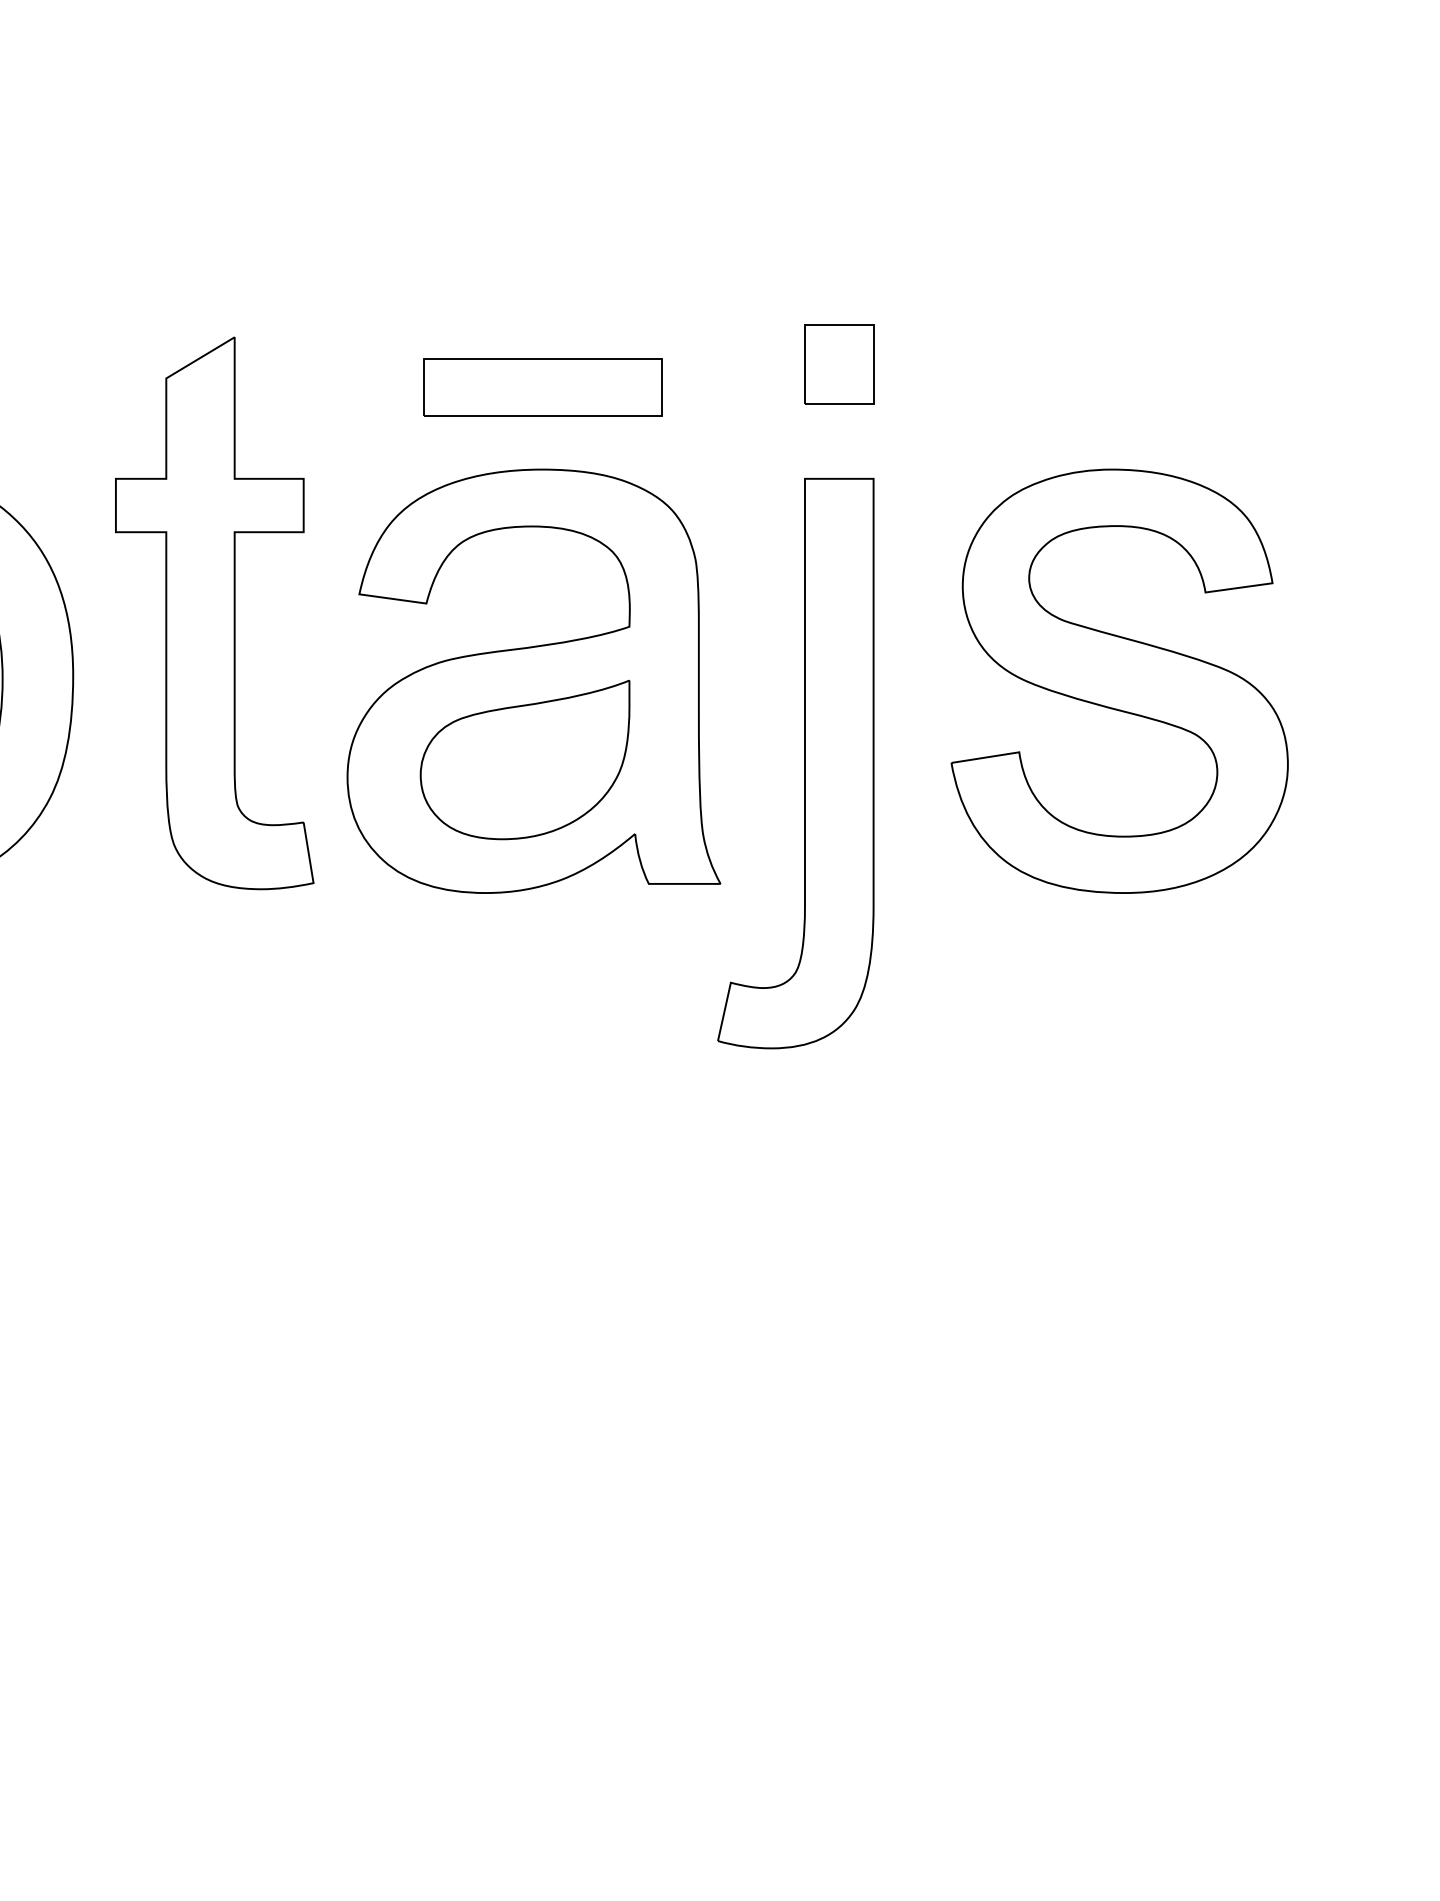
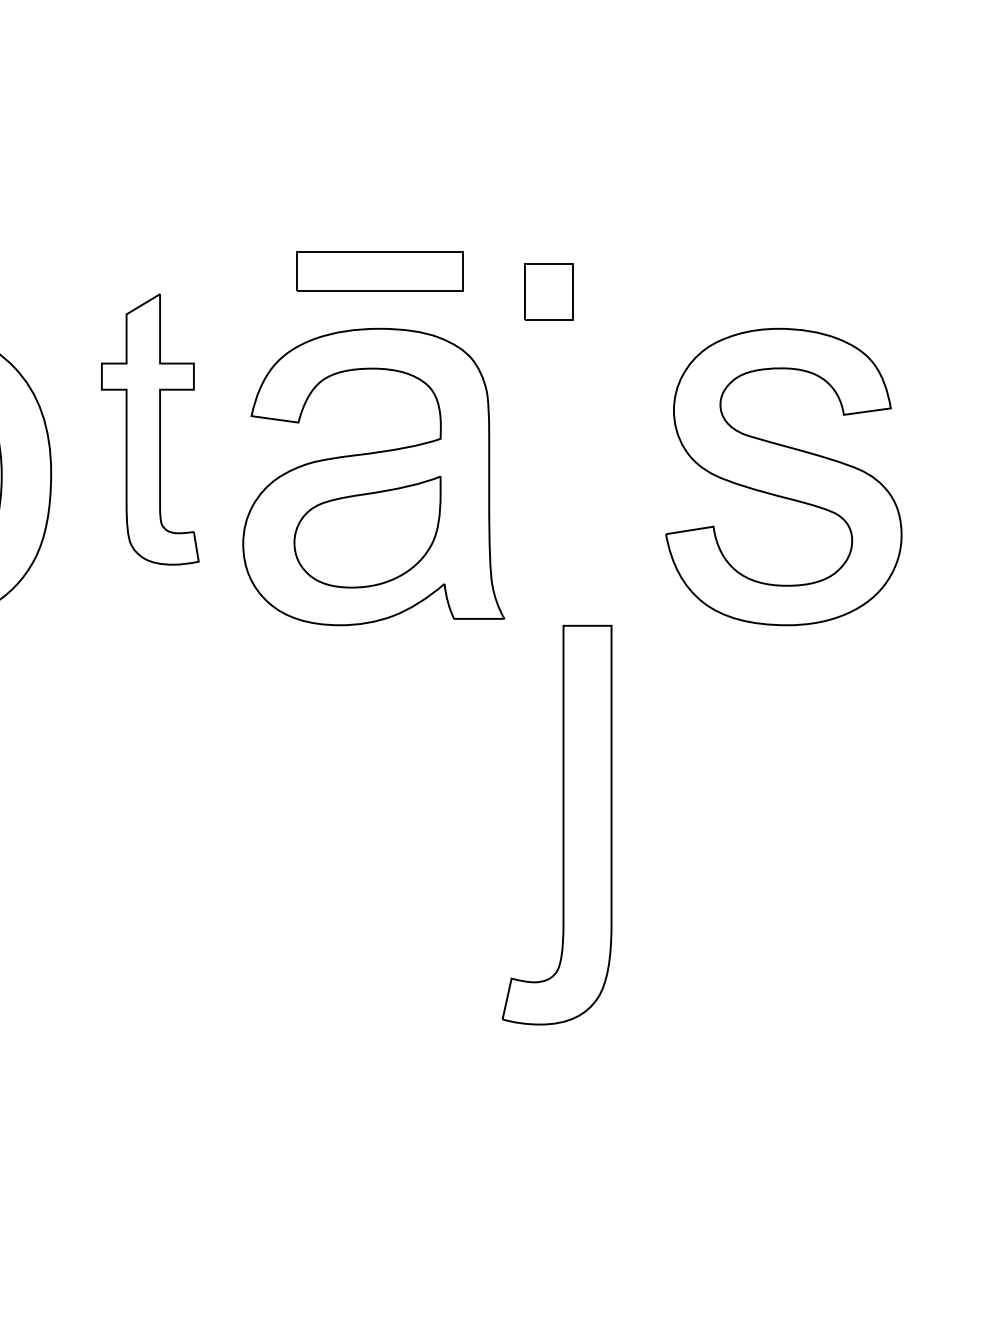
part: (839, 364) -> (549, 291), moved
part: (214, 613) -> (150, 429), size x0.7
part: (804, 763) -> (563, 825), moved

